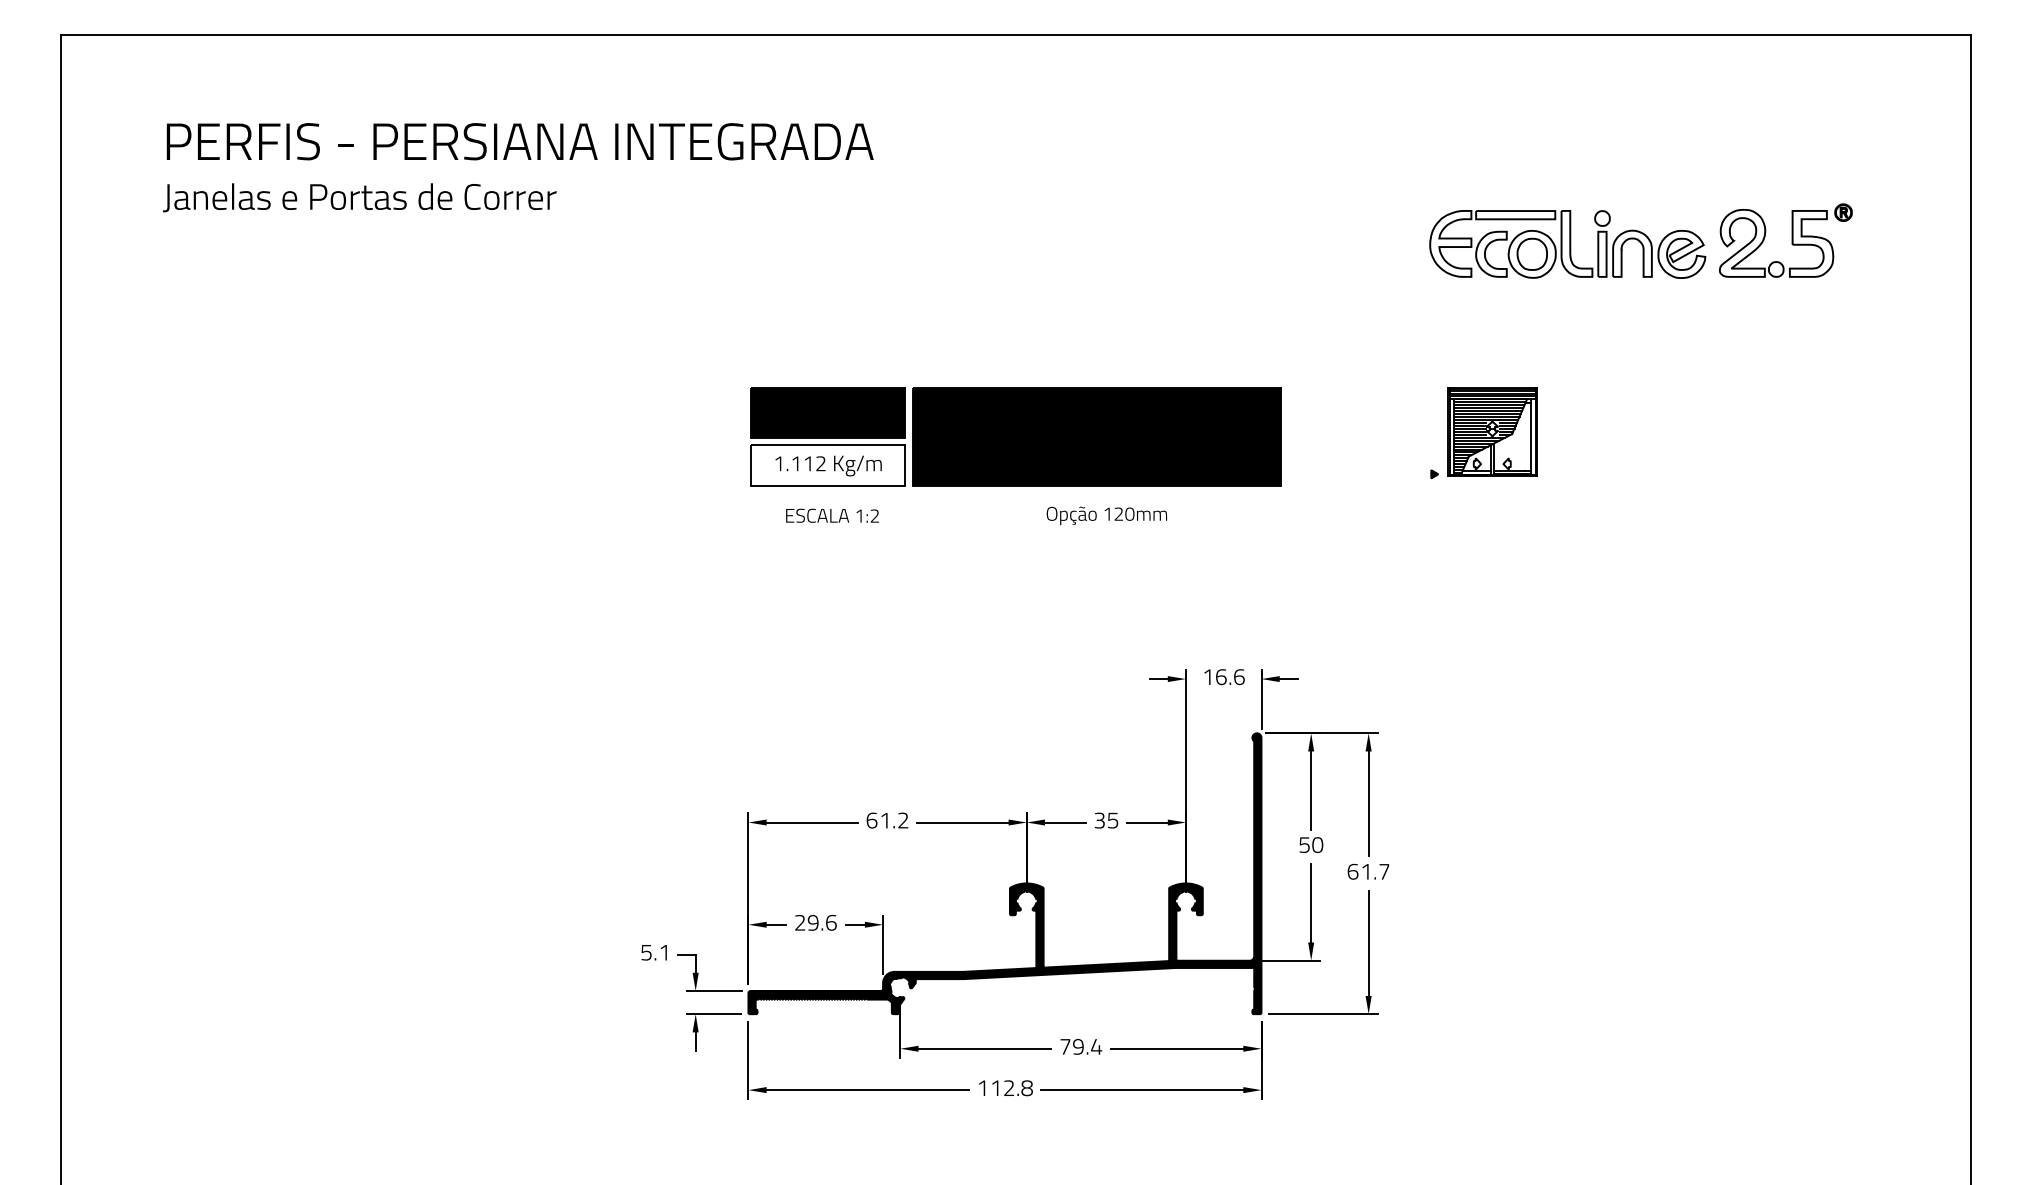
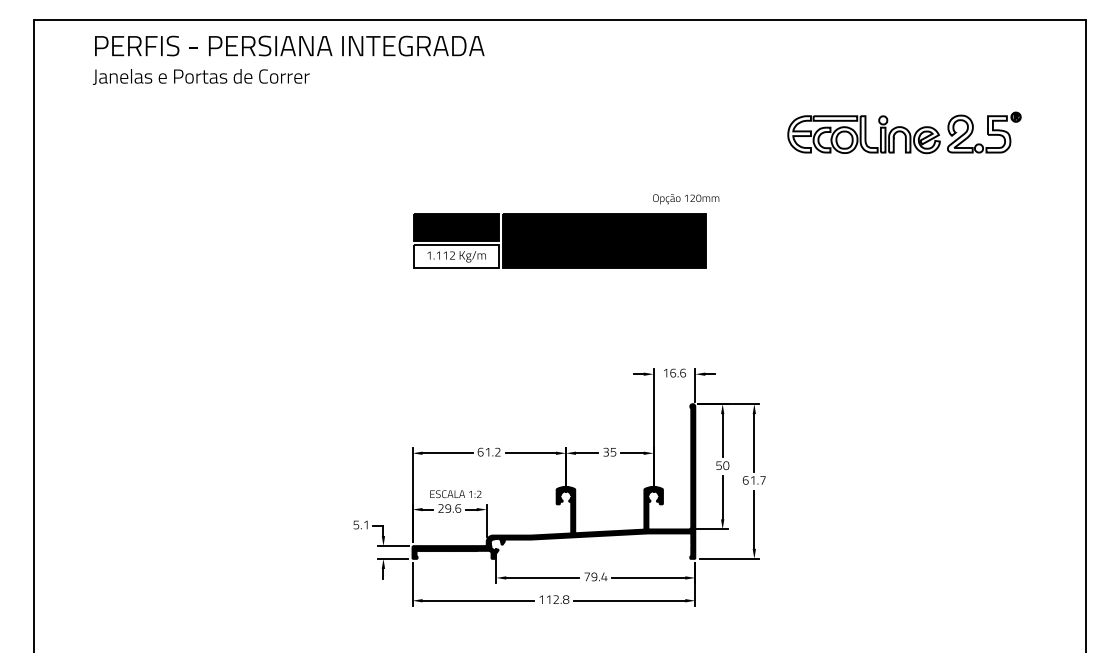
text: (517, 166) -> (288, 59), moved
part: (1483, 432) -> (817, 238), removed
text: (831, 514) -> (455, 493), moved
text: (1107, 516) -> (686, 199), moved

